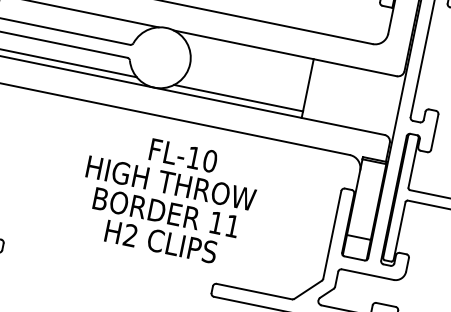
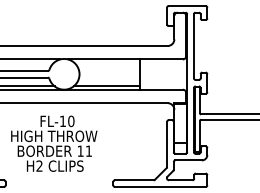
text: (168, 197) -> (54, 143), moved

